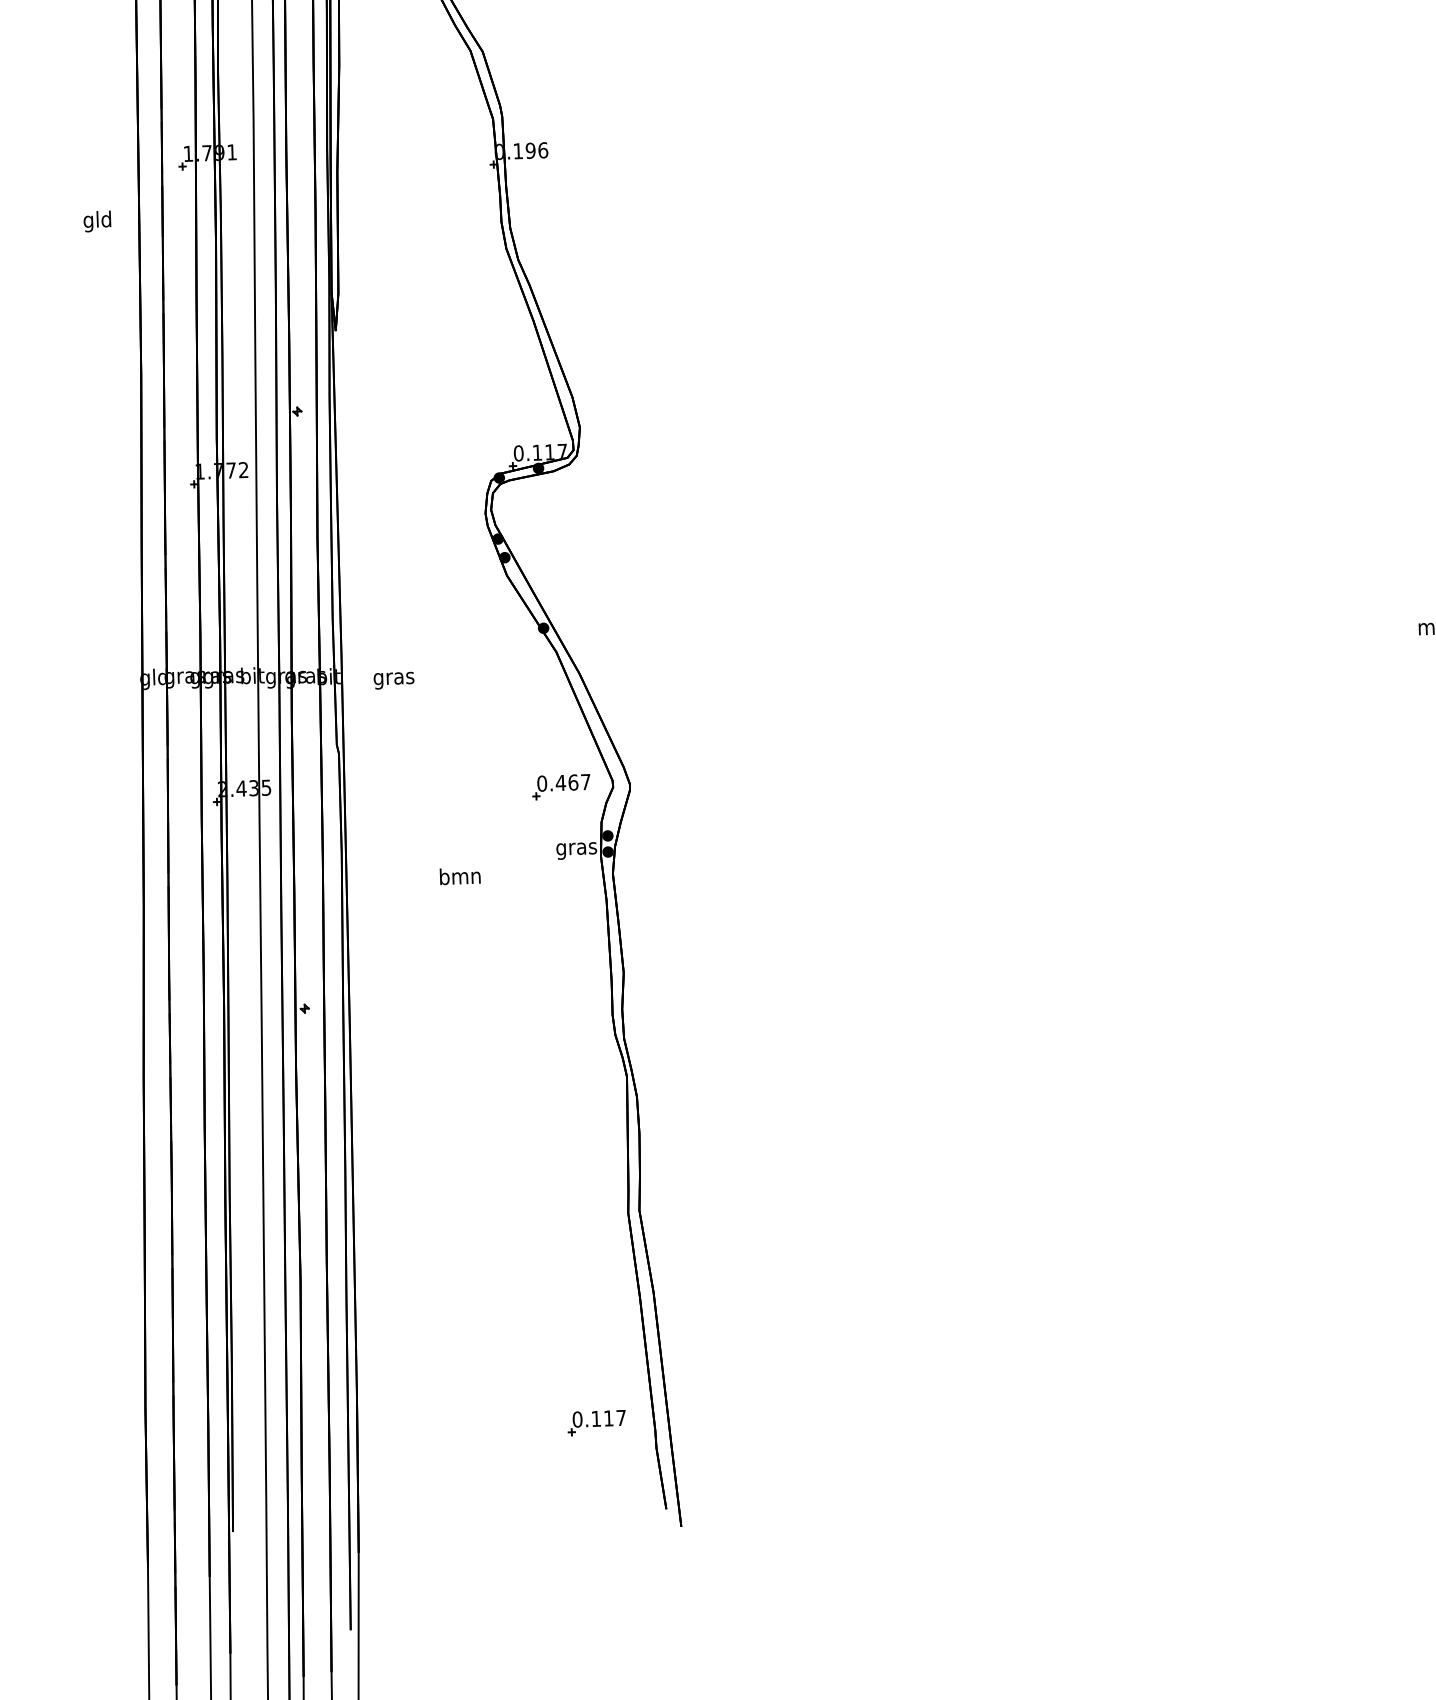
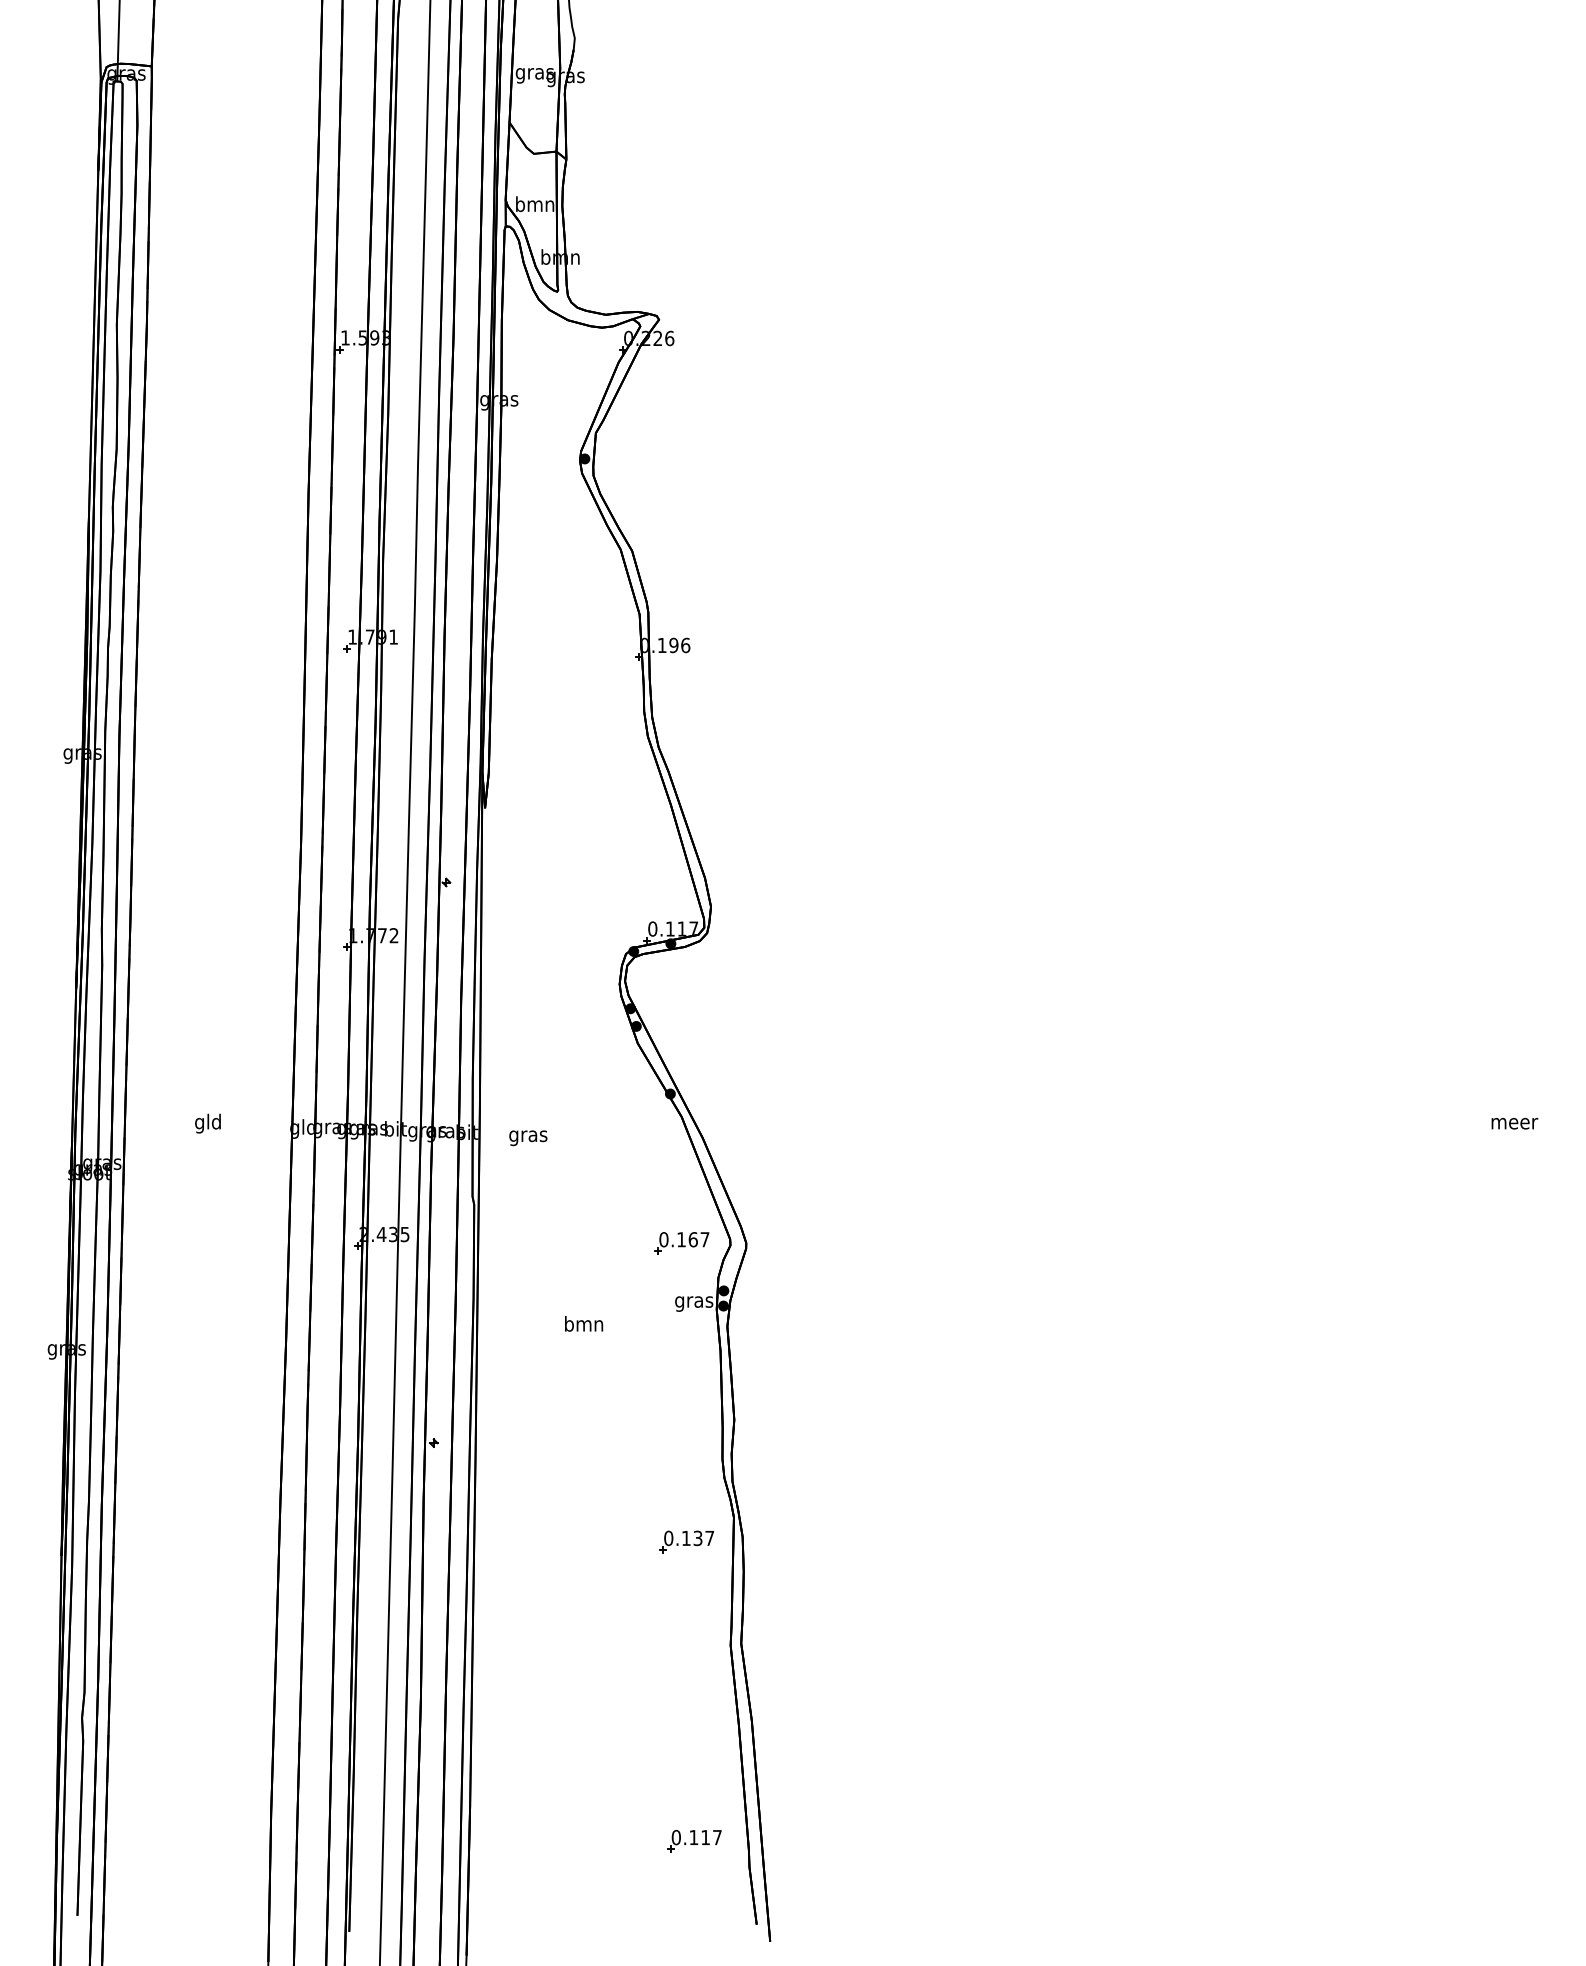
text: (96, 221) -> (207, 1123), moved
text: (560, 782) -> (681, 1239), 0.467 -> 0.167
part: (577, 1104) -> (686, 1541), added

